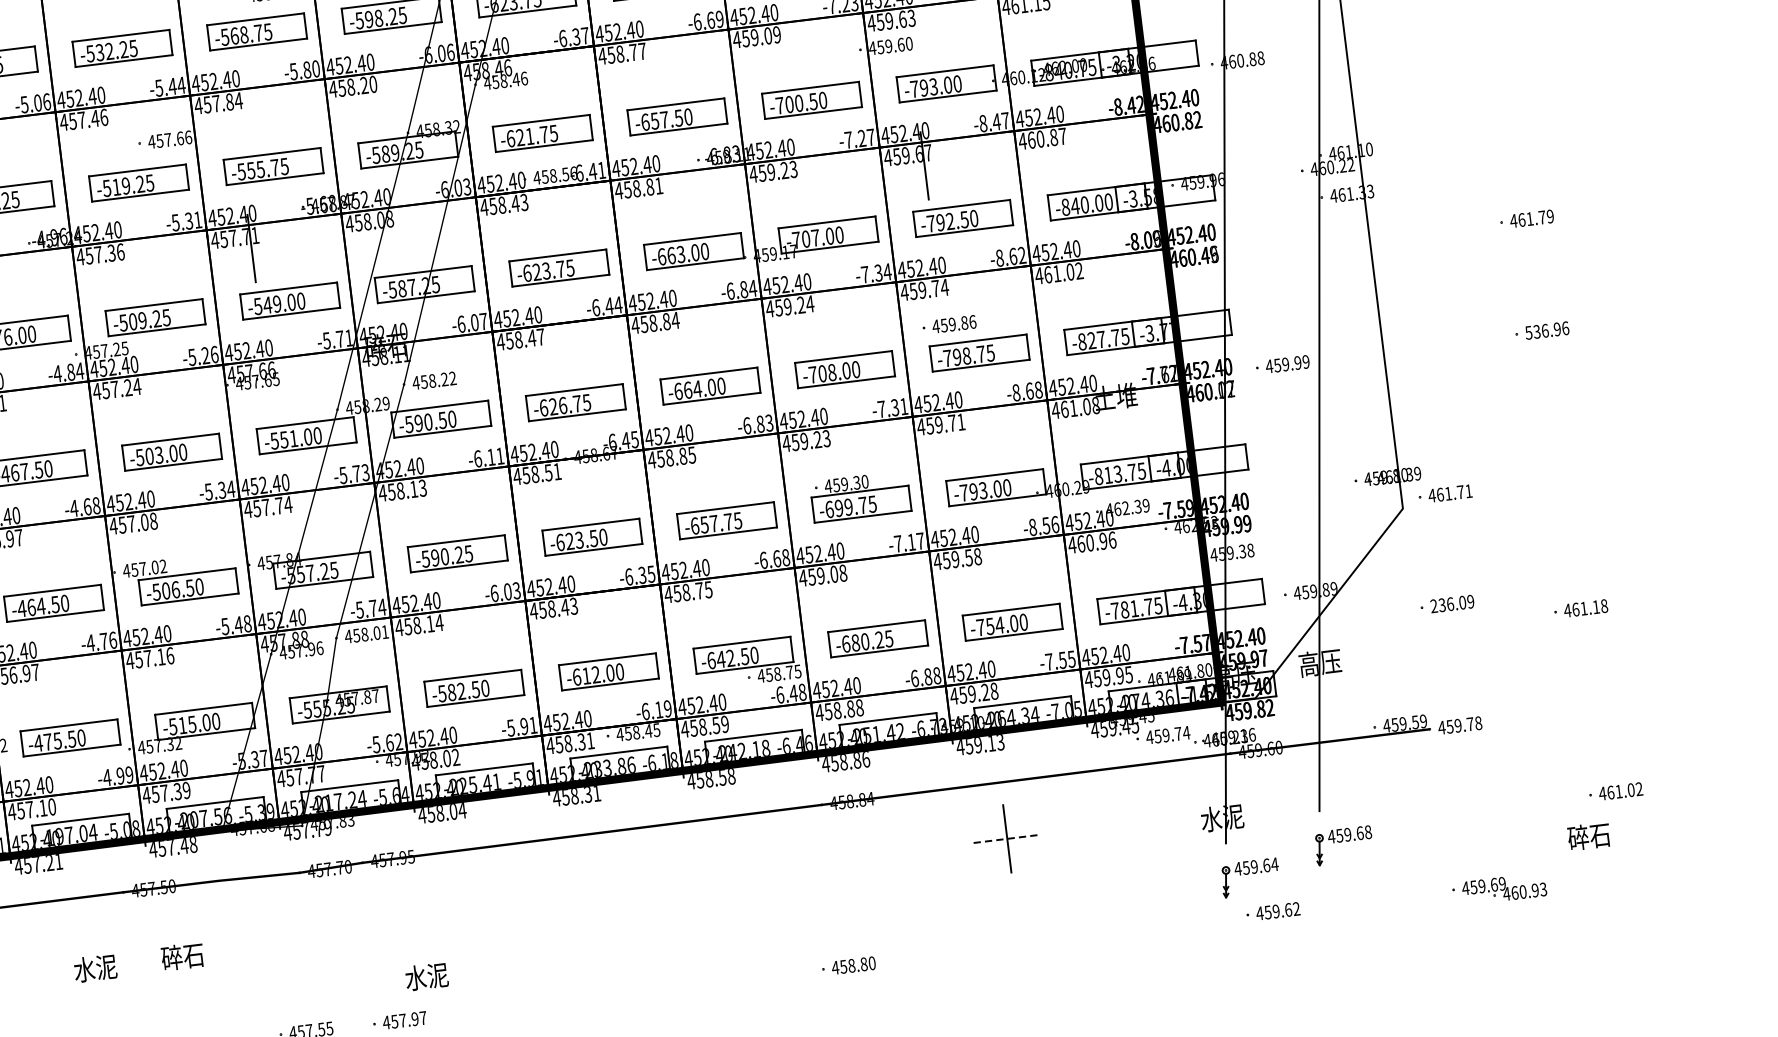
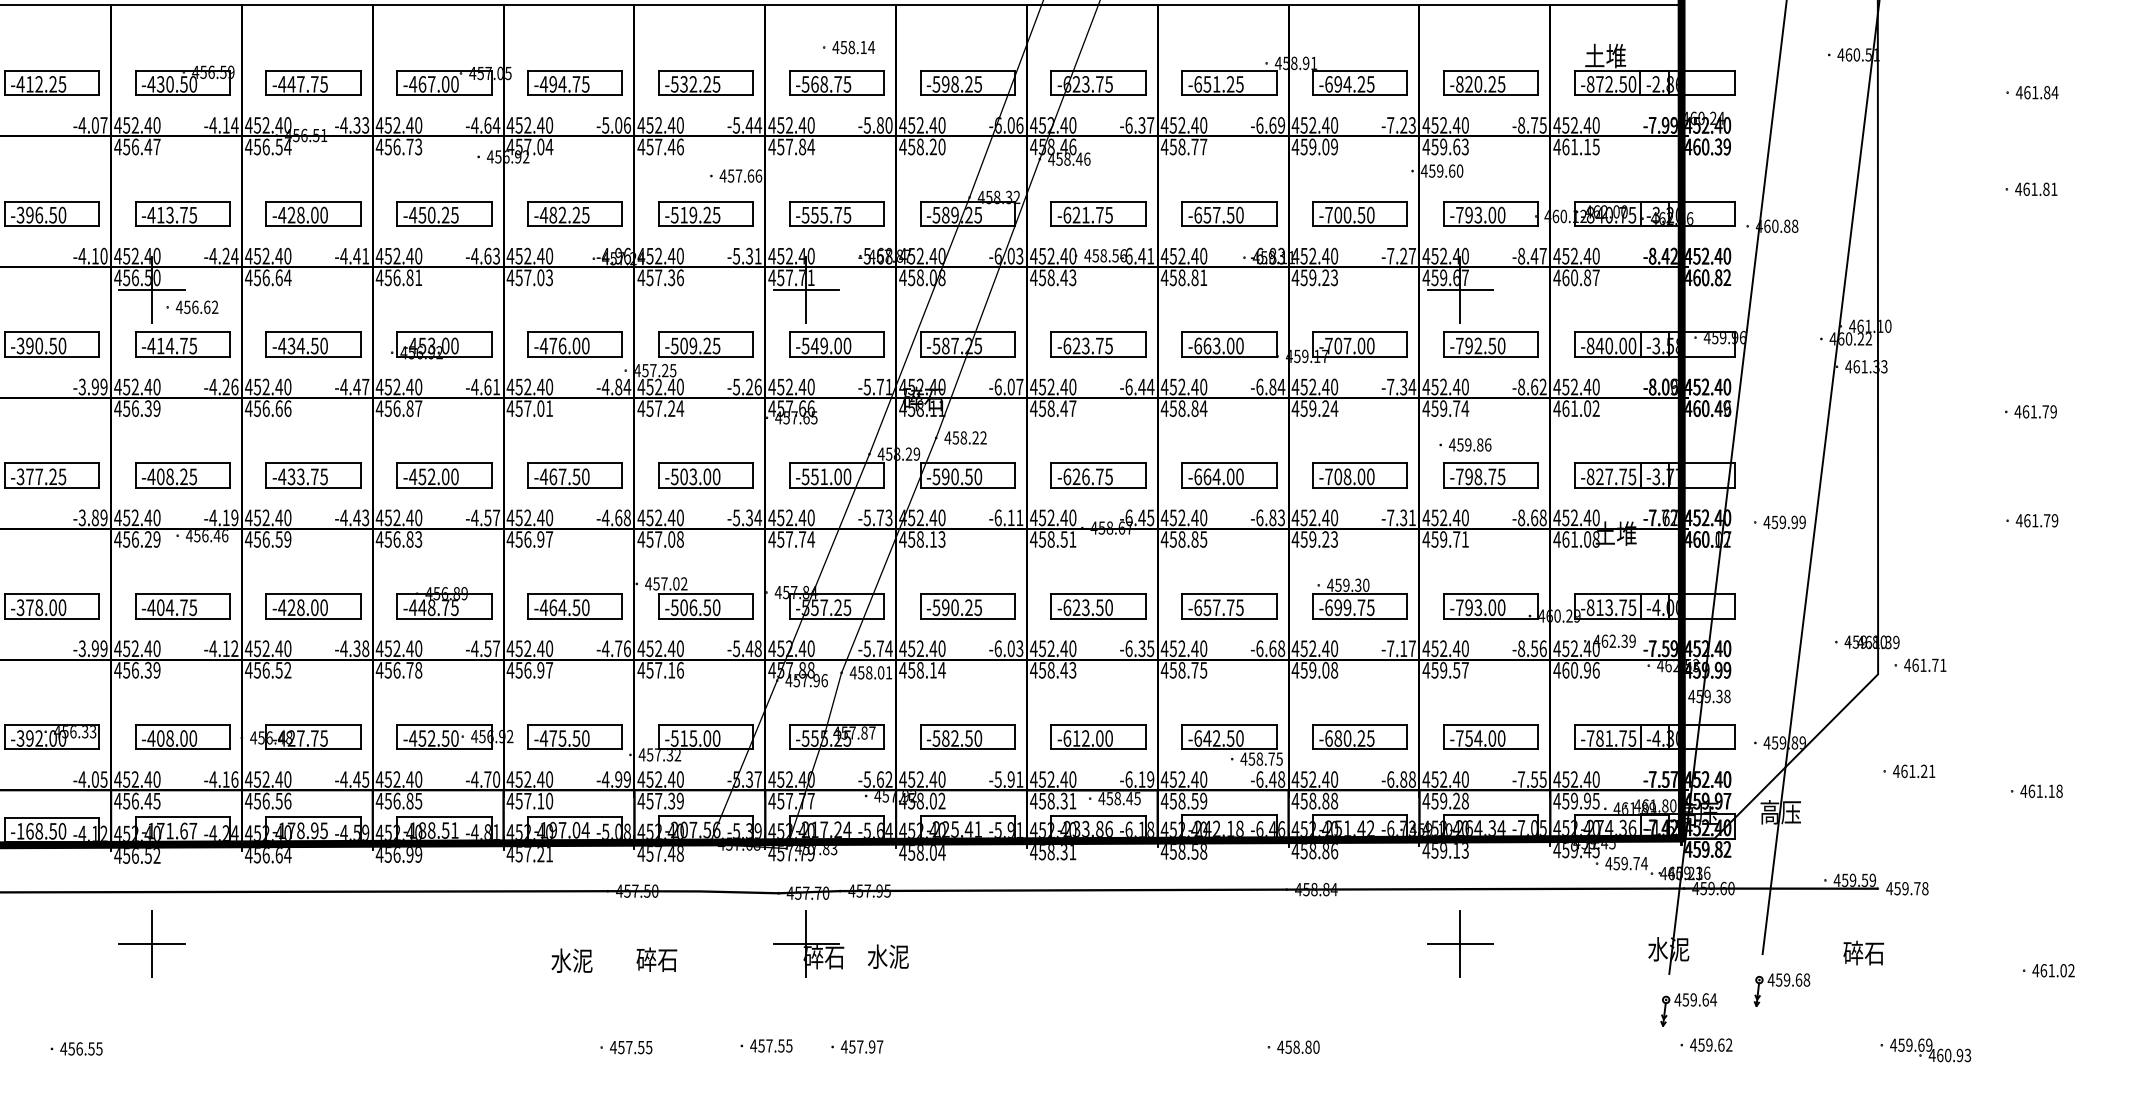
line: (924, 165) -> (1460, 289), added
line: (250, 248) -> (805, 289), added
text: (1546, 330) -> (2036, 520), 536.96 -> 461.79
text: (976, 557) -> (1464, 670), 459.58 -> 459.57
text: (1451, 604) -> (1913, 771), 236.09 -> 461.21
text: (1588, 835) -> (1863, 952), moved
line: (1007, 838) -> (1460, 943), dashed -> solid
part: (336, 920) -> (808, 943), added
text: (426, 976) -> (888, 956), moved

